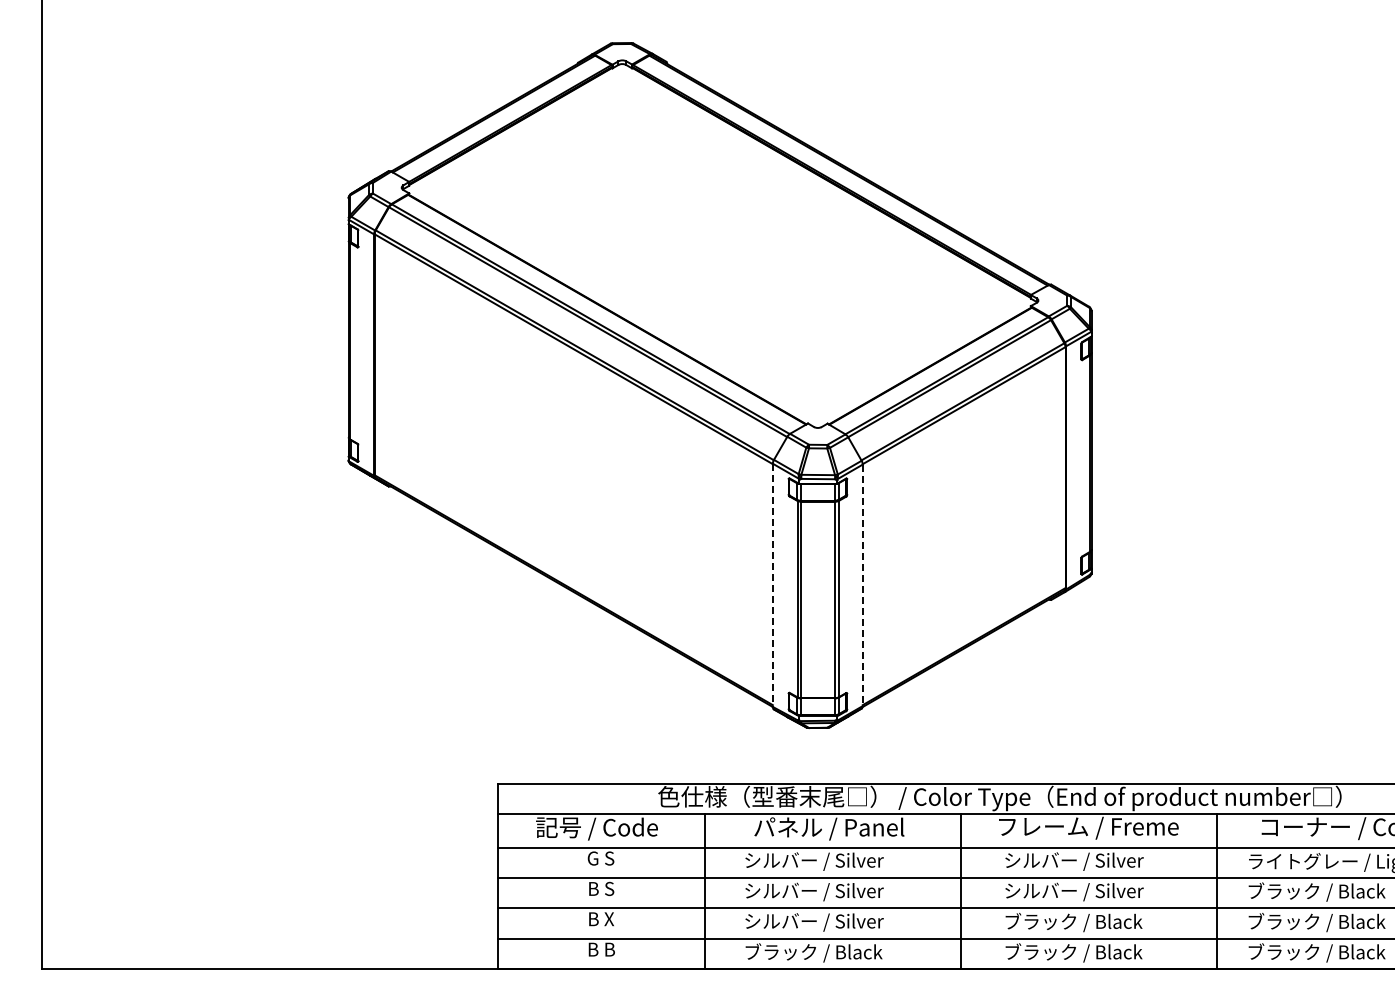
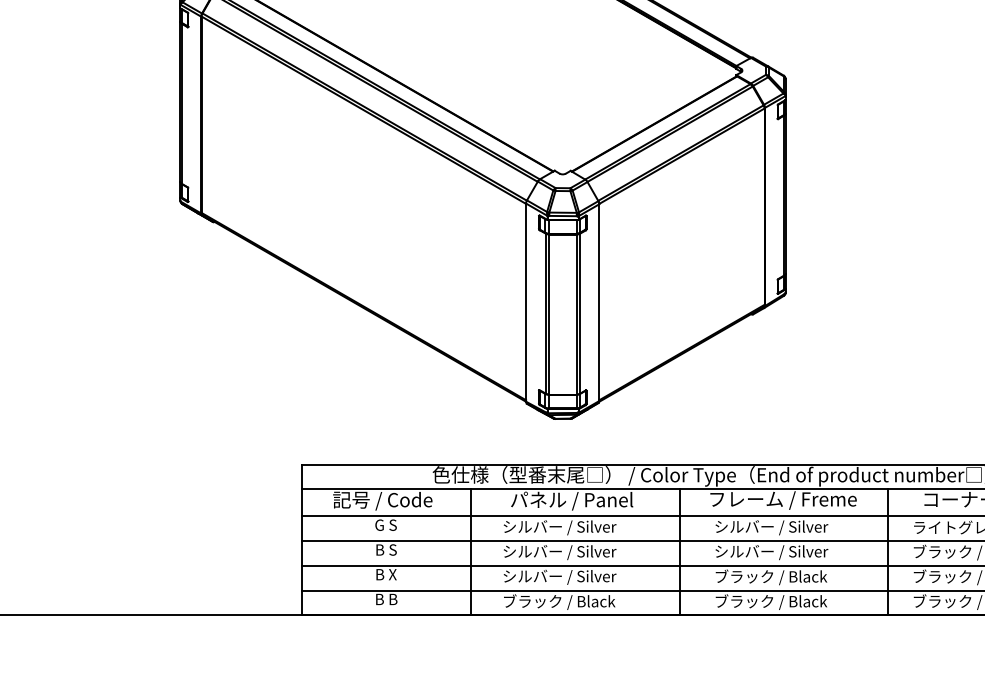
line: (772, 585) -> (525, 302), dashed -> solid
line: (862, 585) -> (599, 302), dashed -> solid

